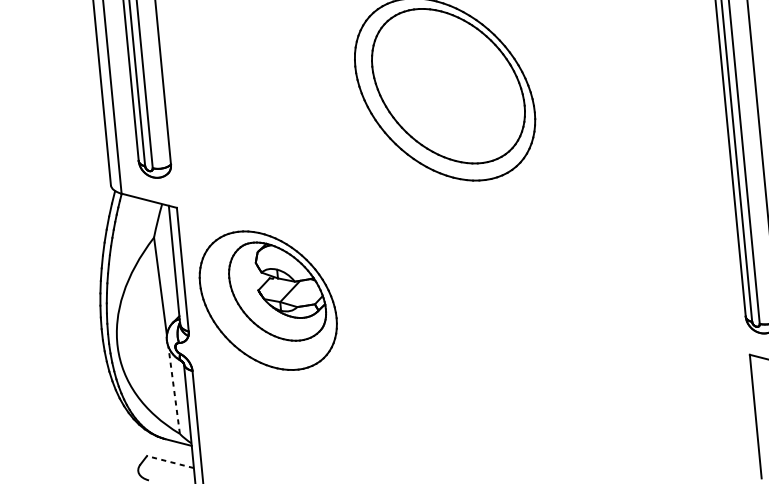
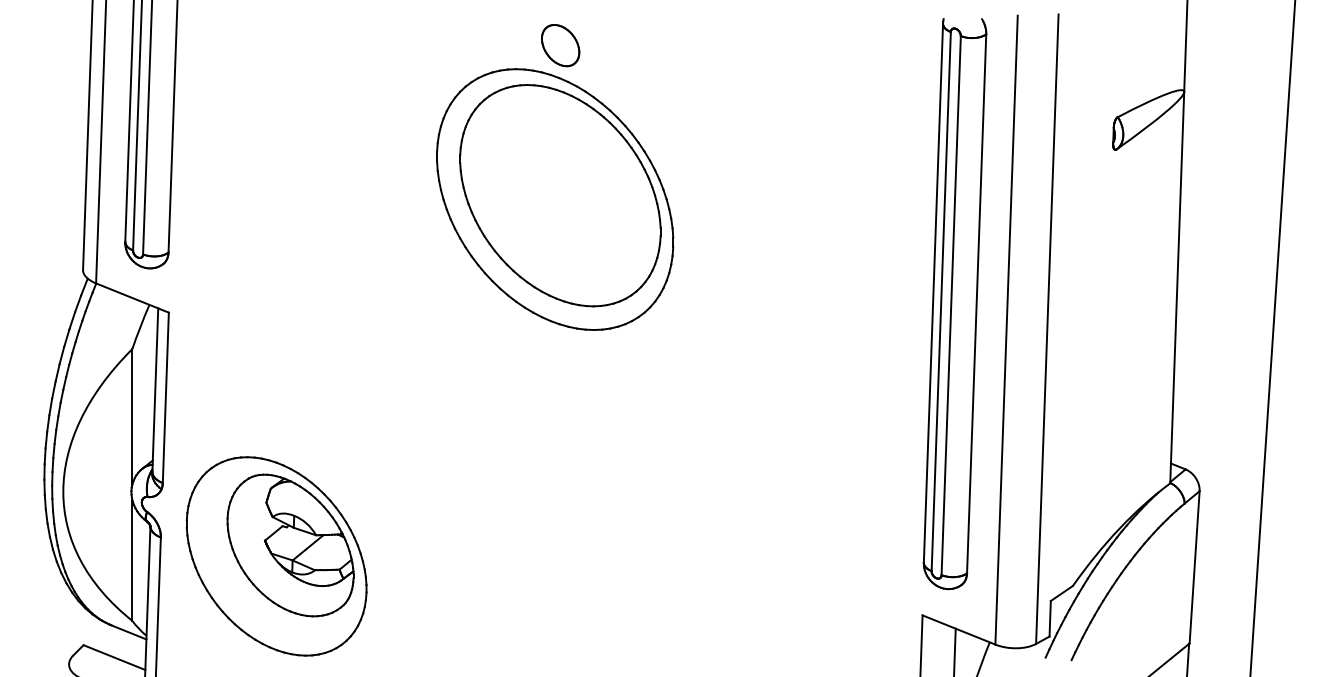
part: (268, 300) -> (276, 556), moved
line: (174, 390) -> (132, 560), dashed -> solid
line: (170, 462) -> (114, 657), dashed -> solid

